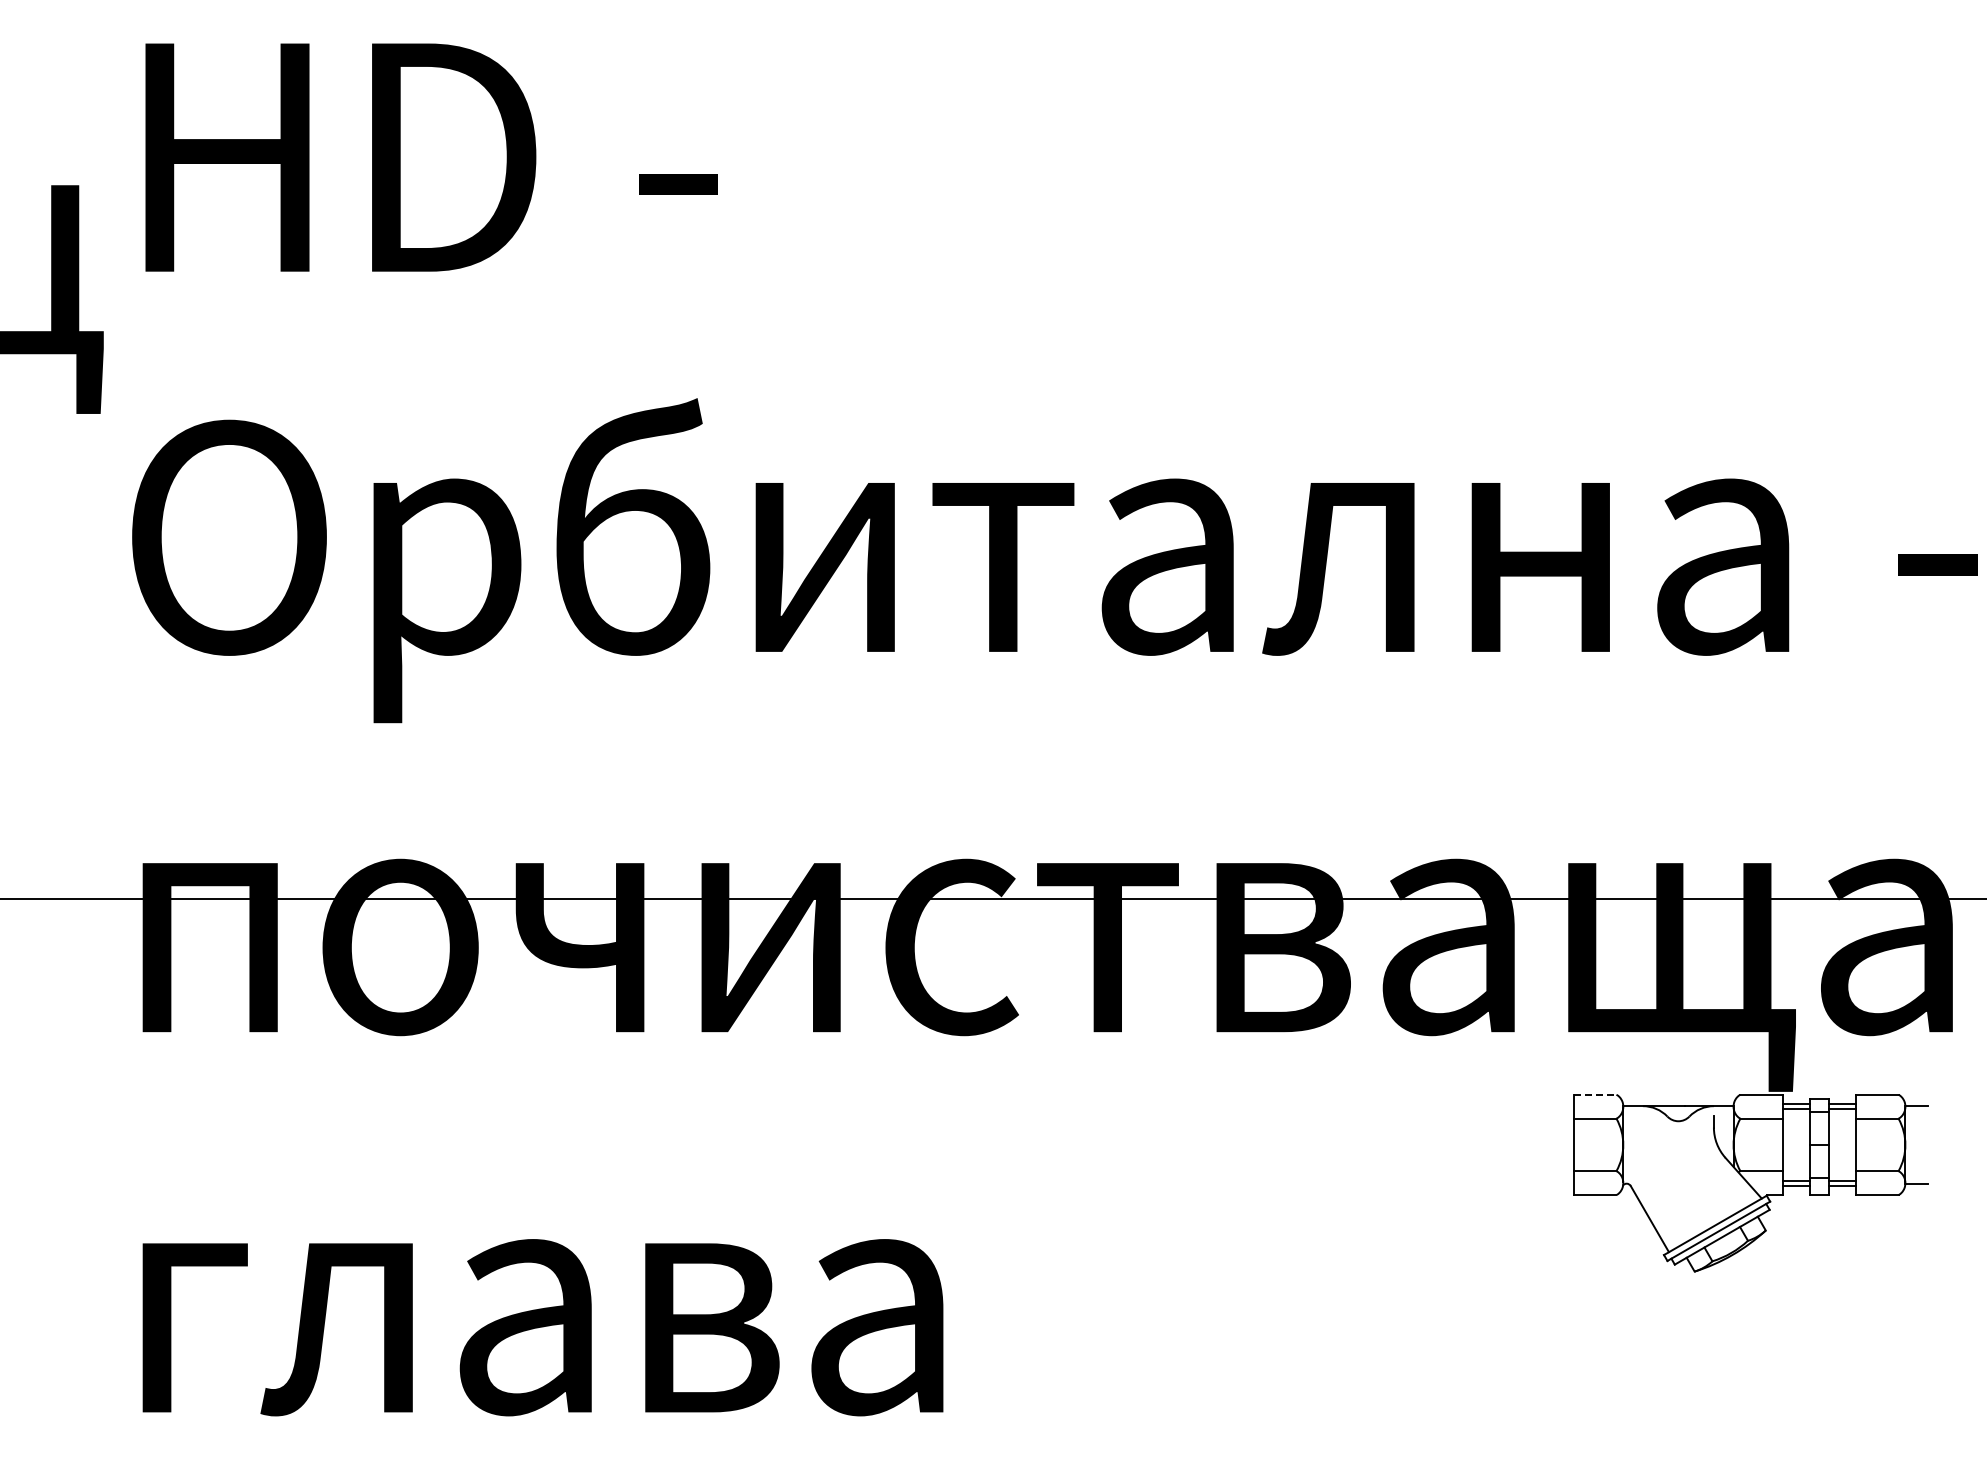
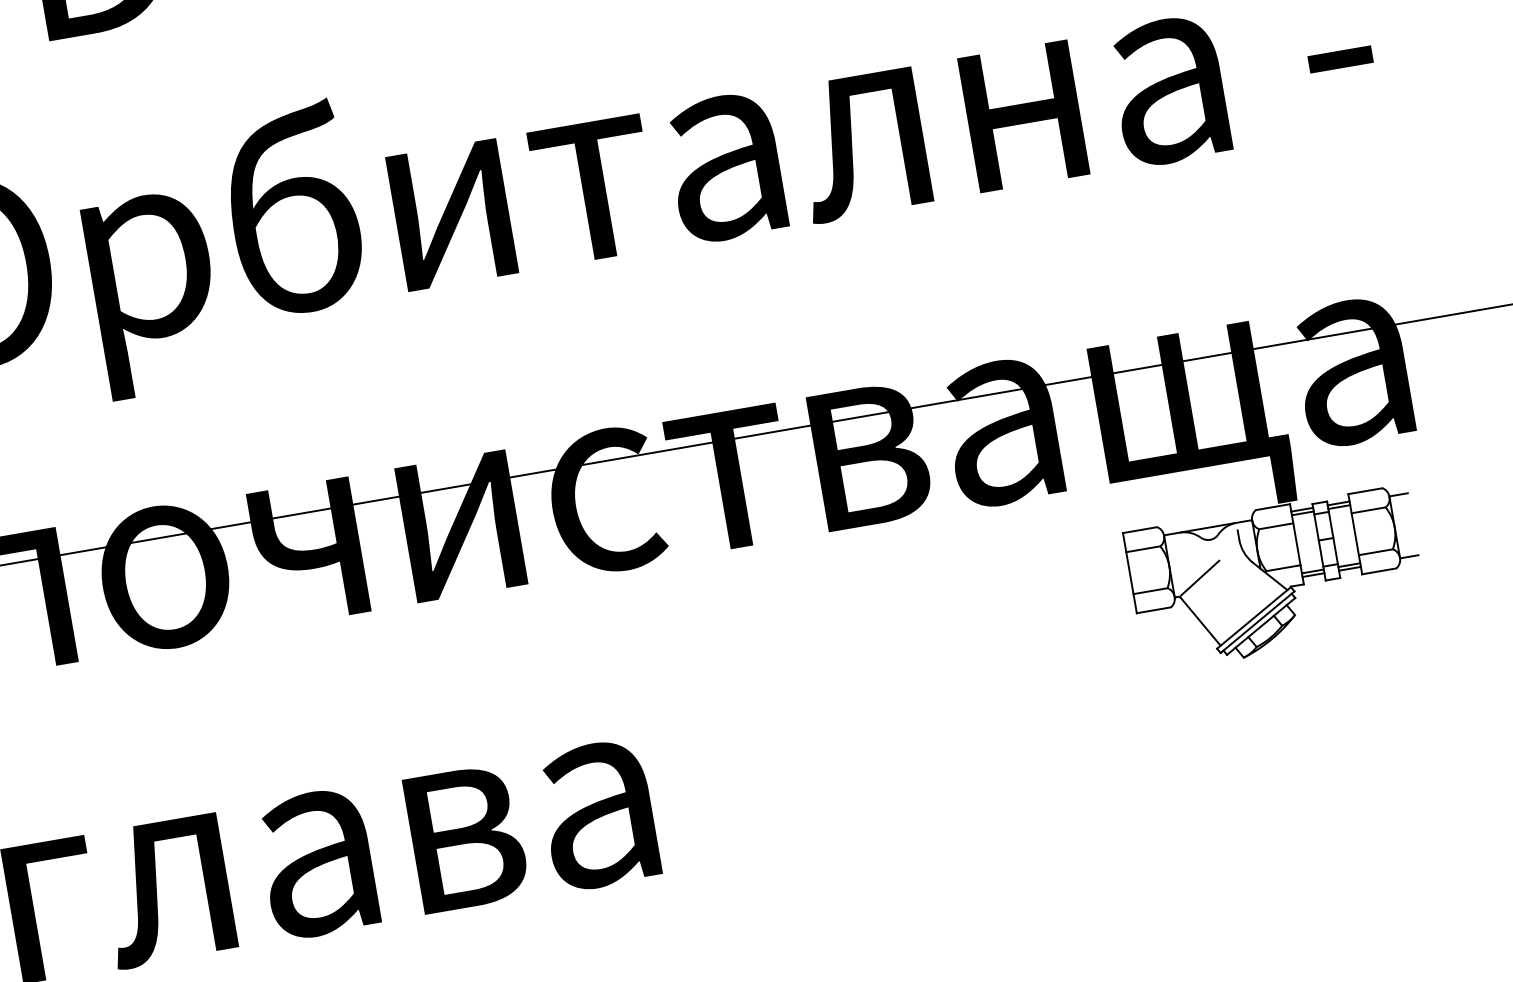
line: (1595, 1094) -> (1140, 529), dashed -> solid
line: (1658, 1165) -> (1200, 577), added

